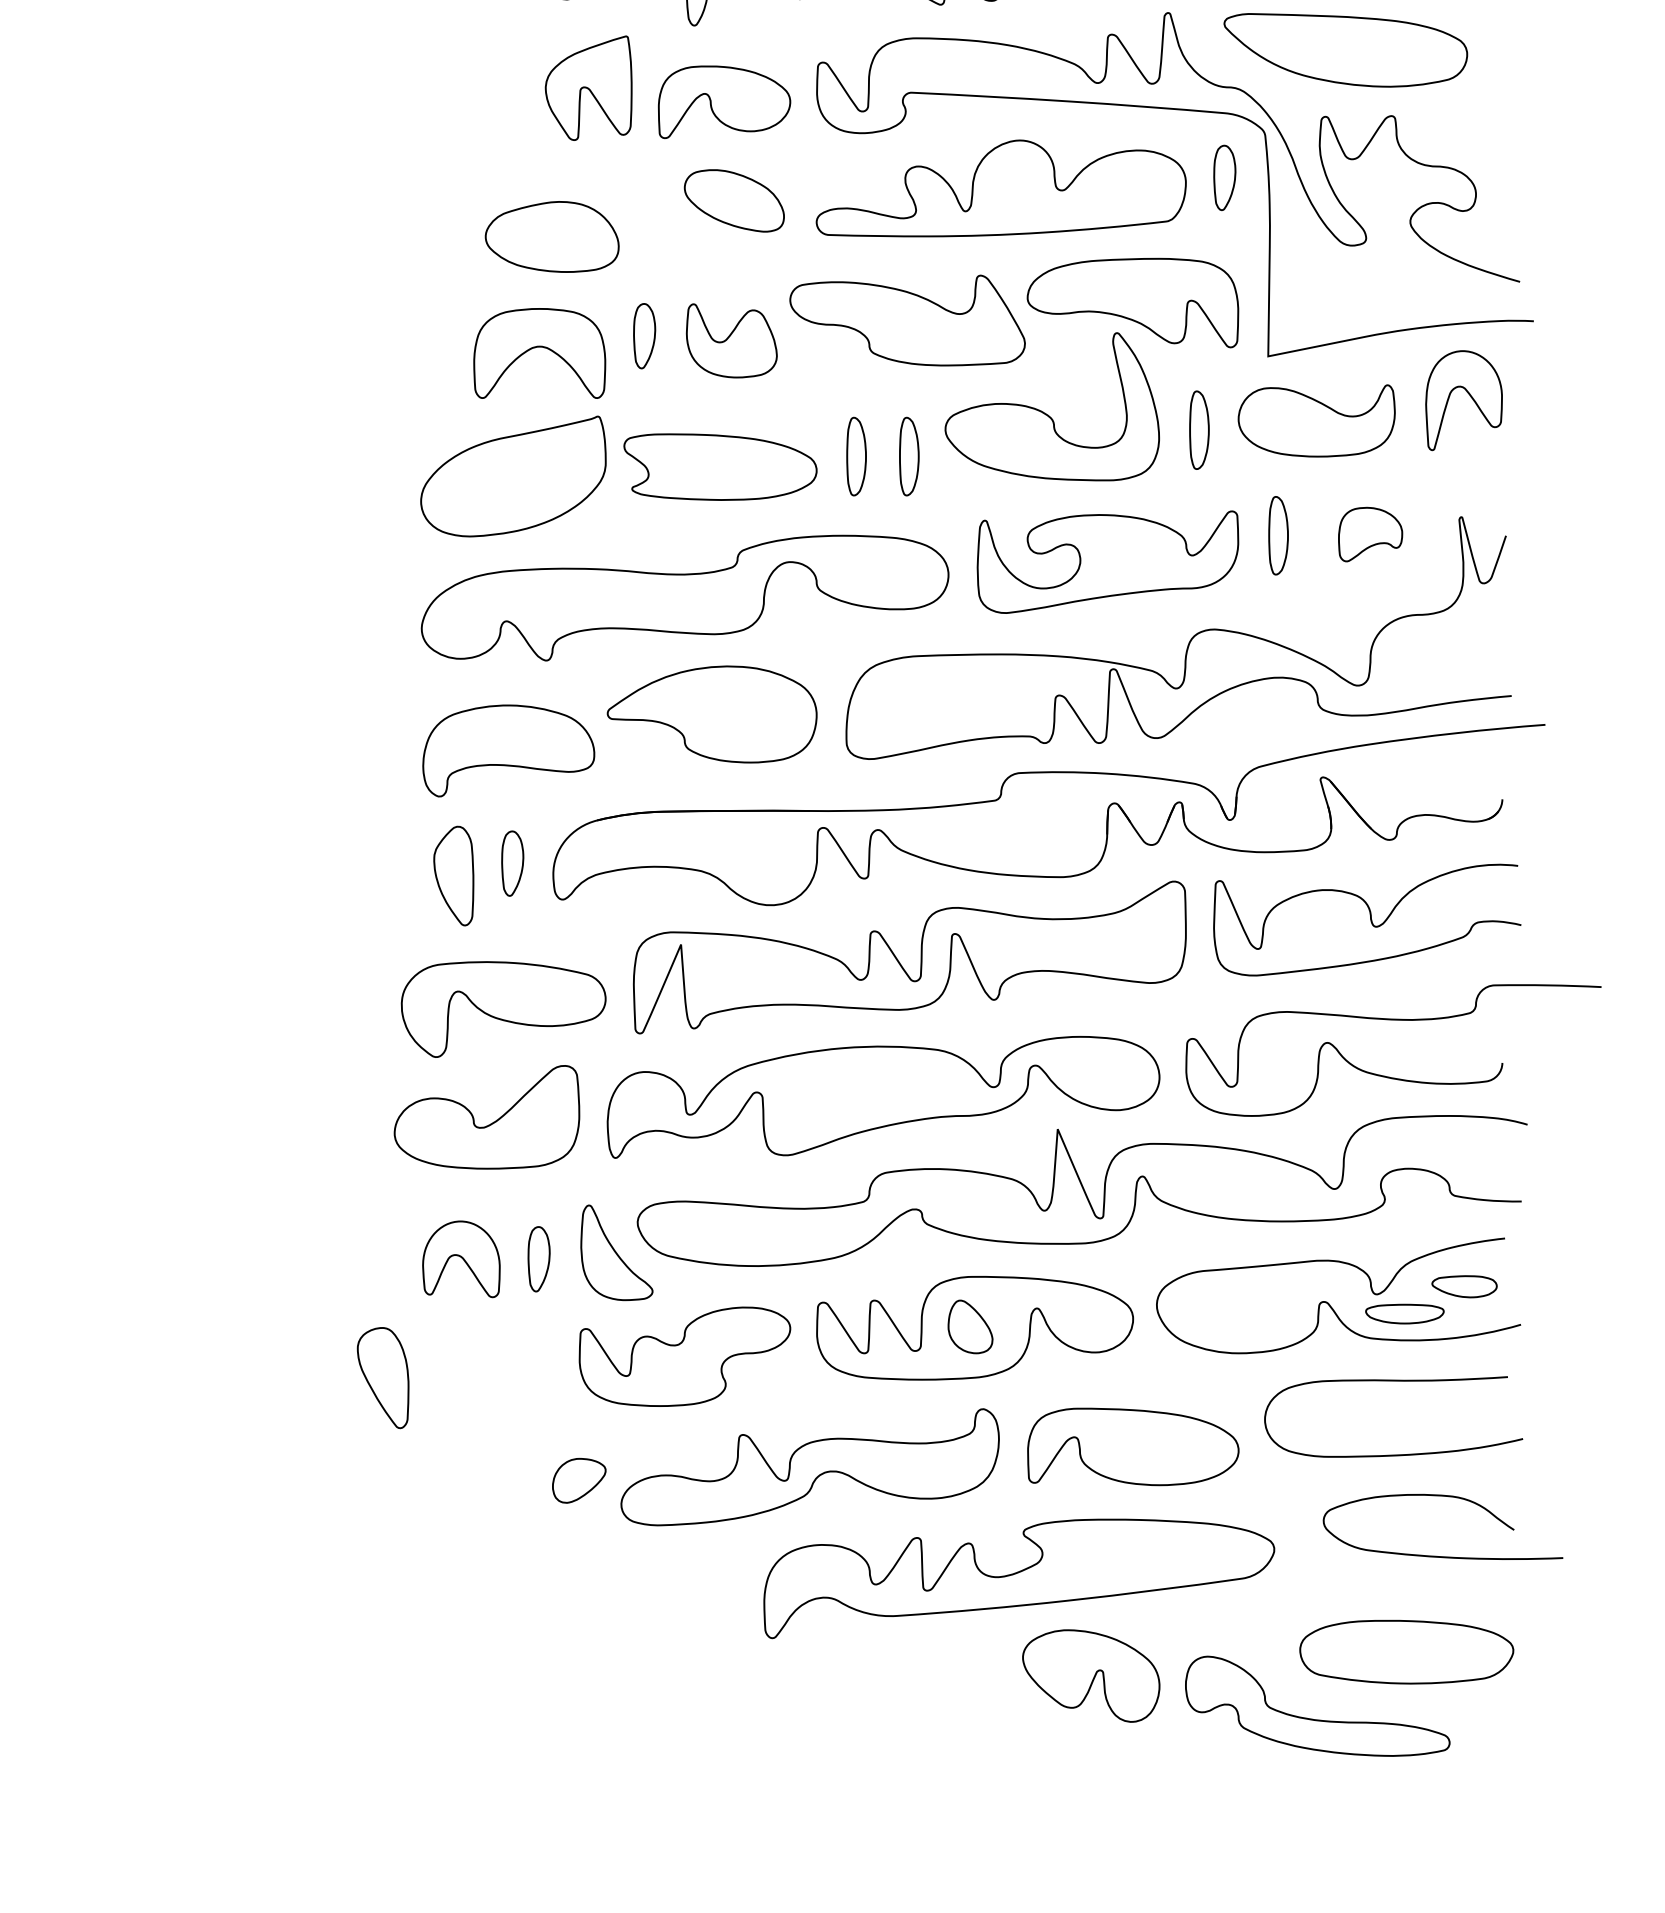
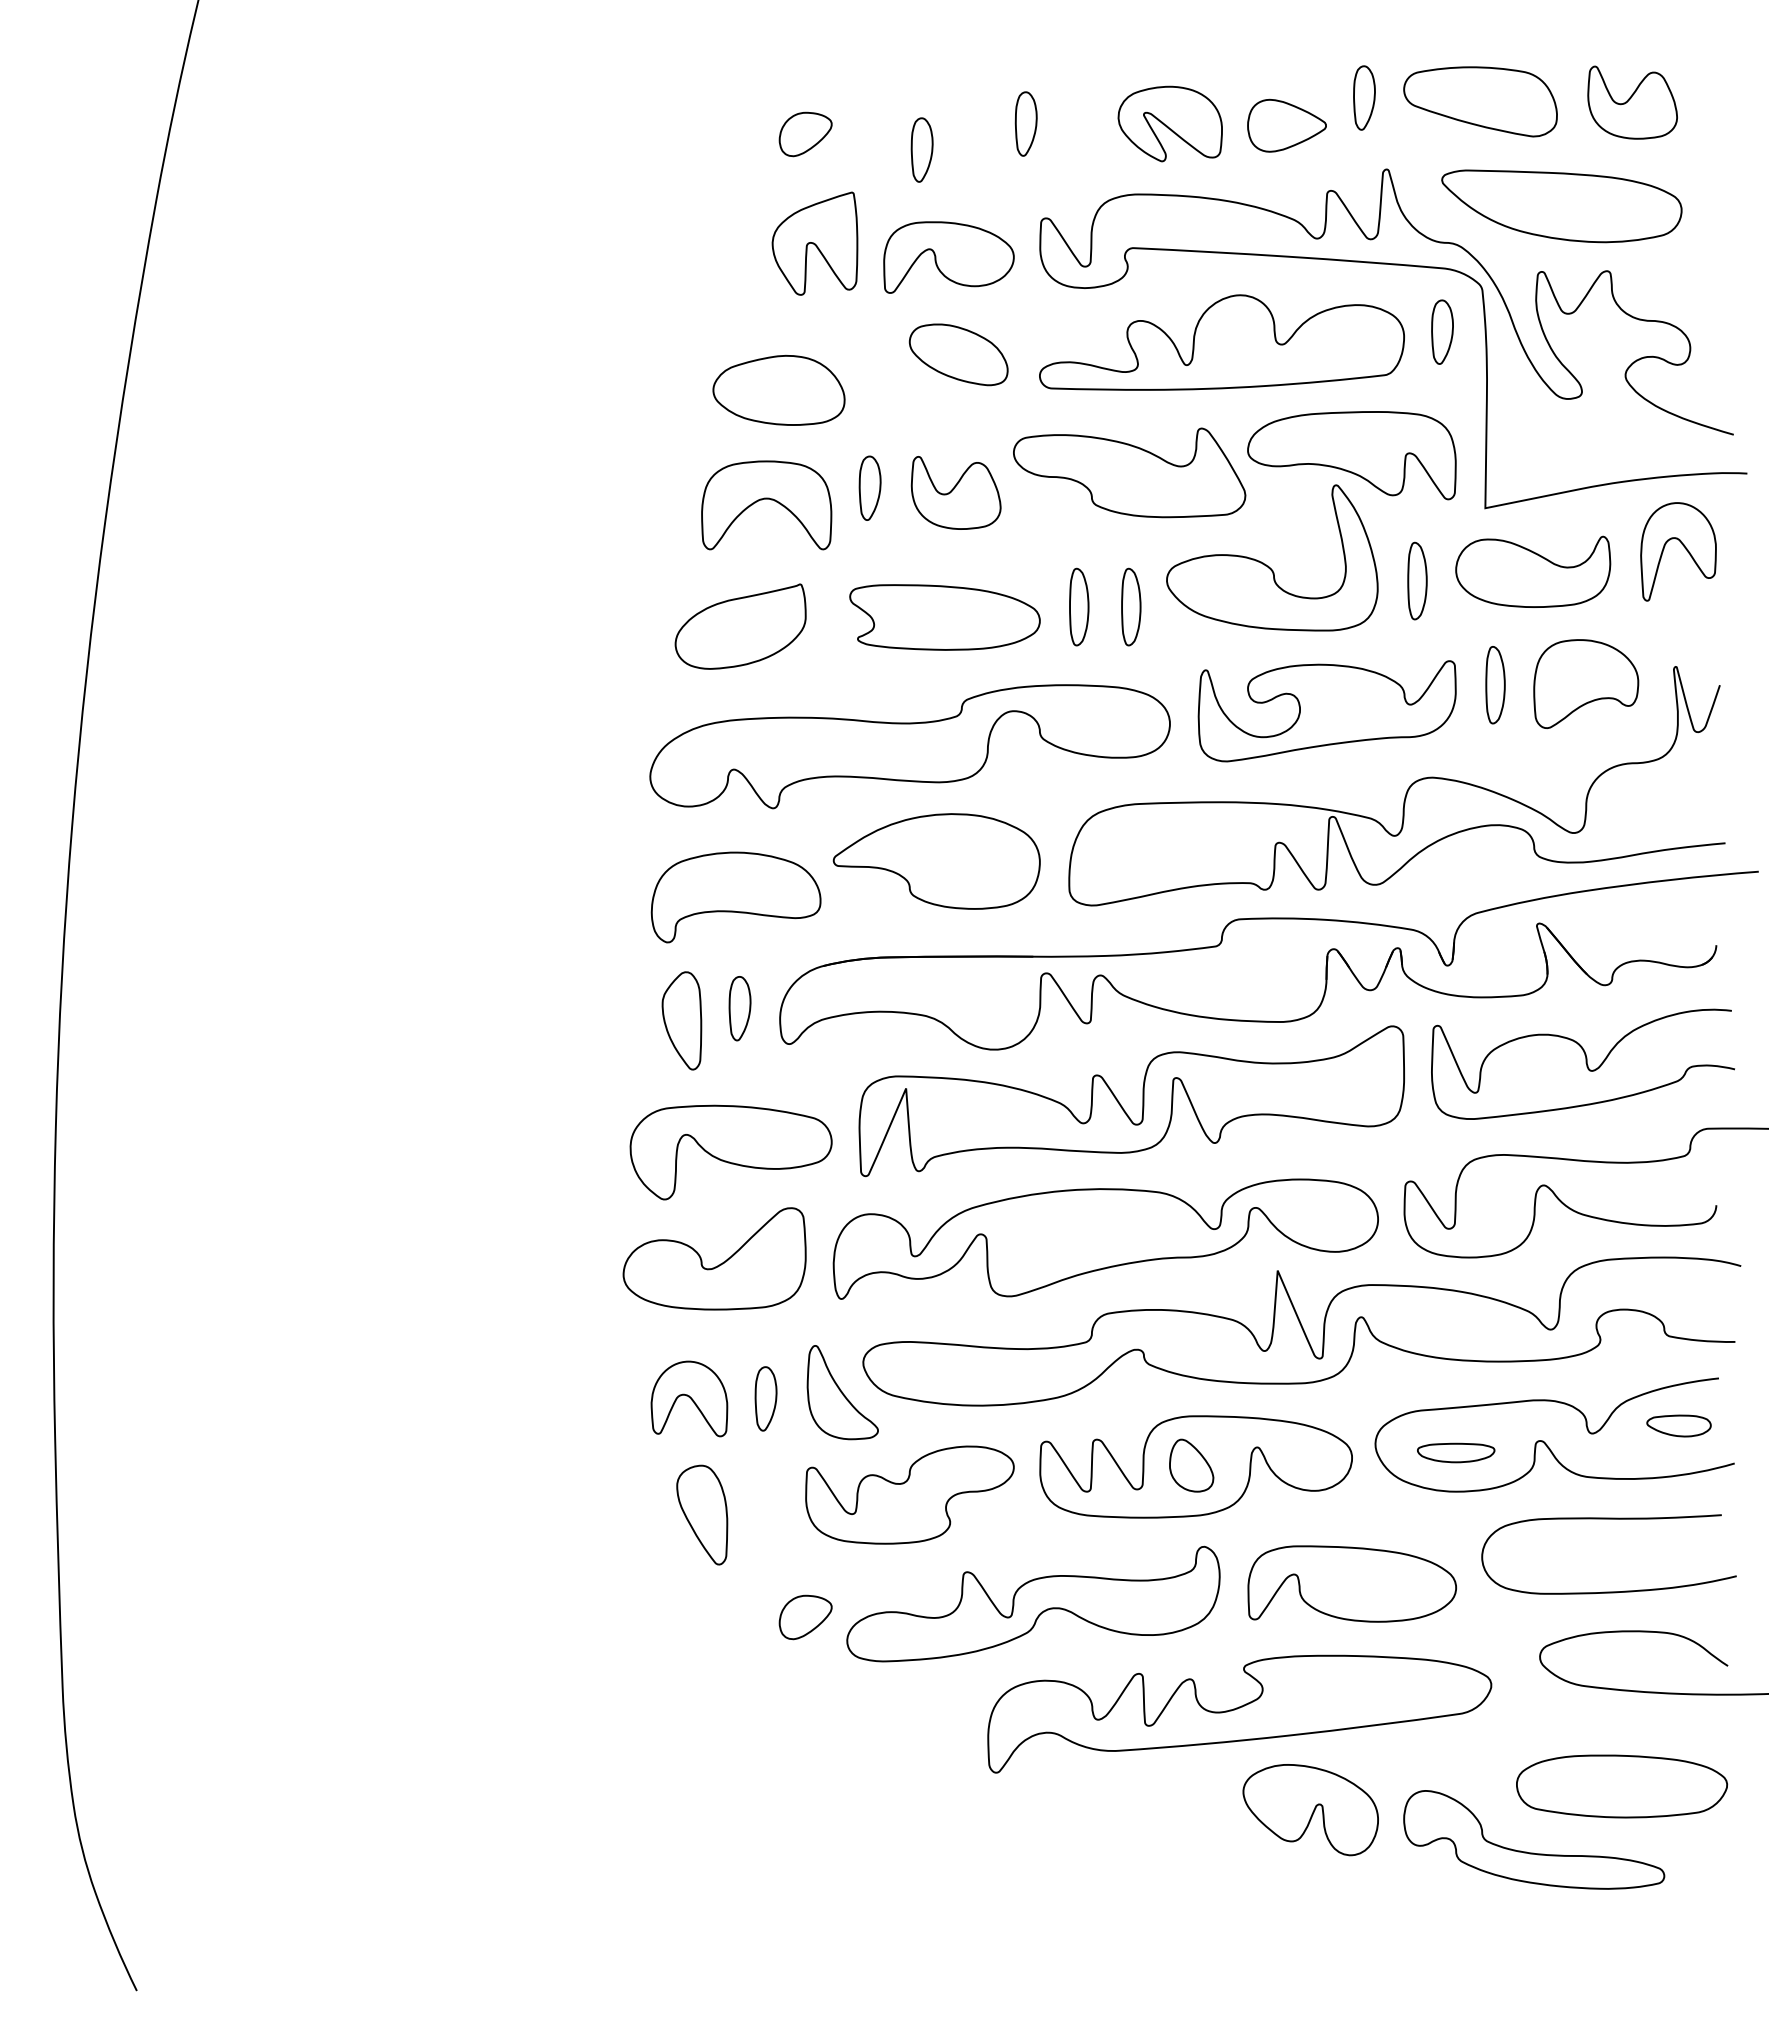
part: (513, 476) -> (740, 626), size x0.71
part: (1370, 534) -> (1586, 683), size x1.67
part: (1405, 1313) -> (1456, 1452), moved
part: (383, 1377) -> (702, 1514), moved

